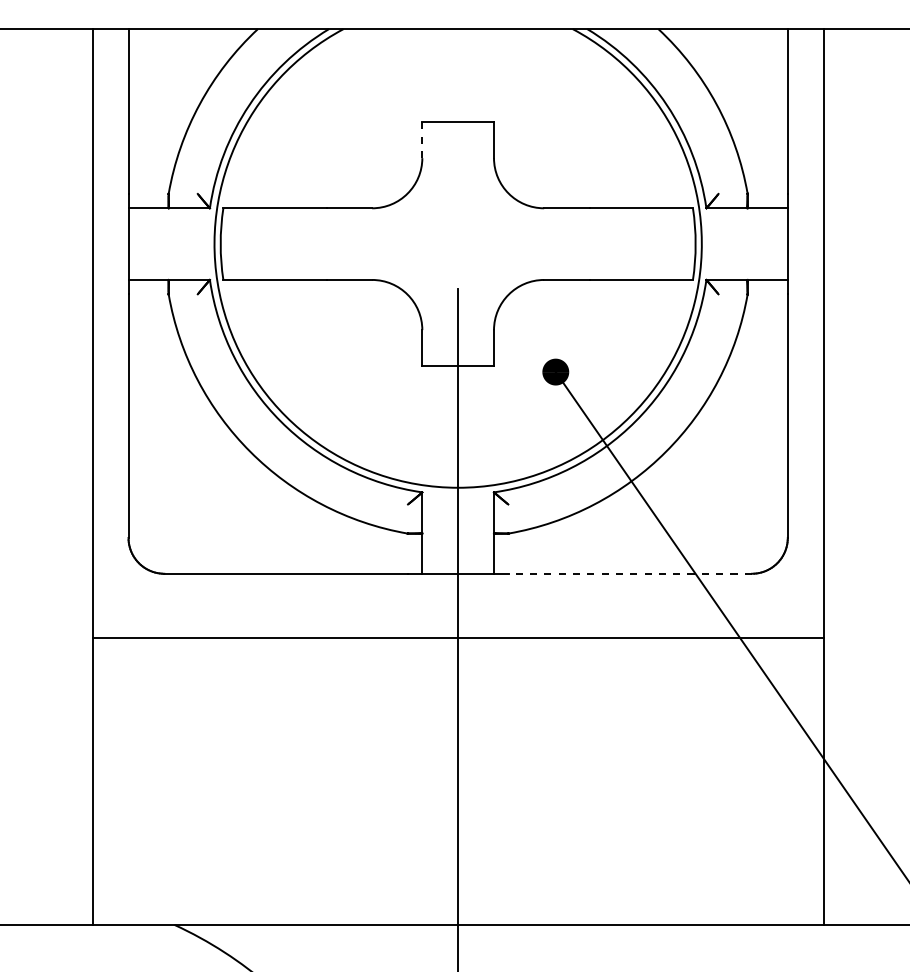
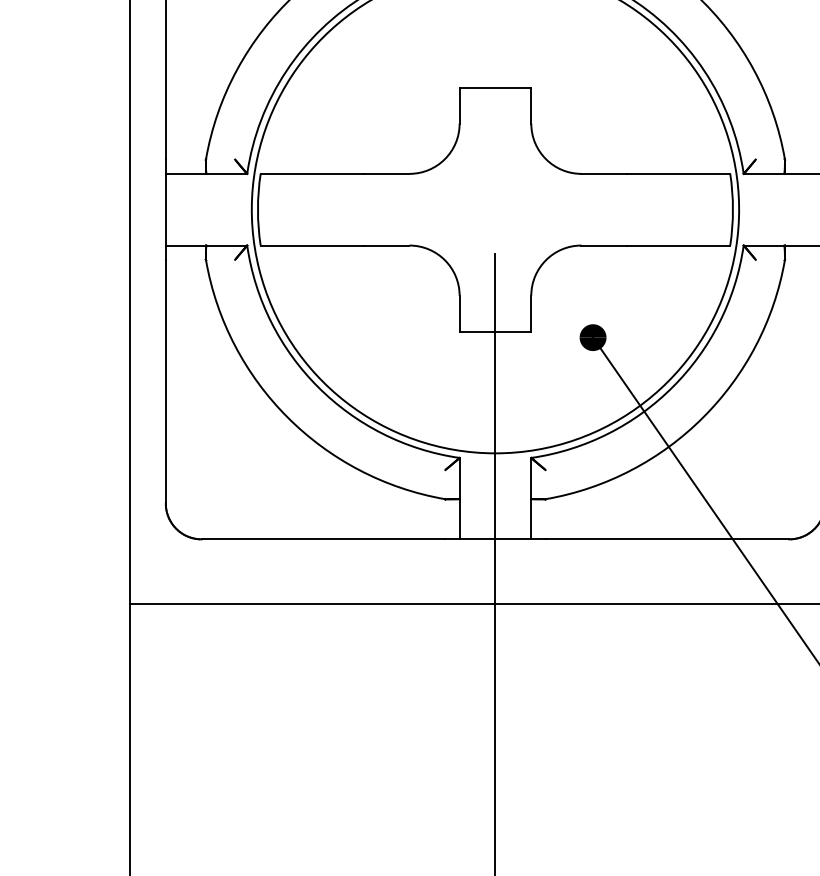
line: (422, 140) -> (459, 106), dashed -> solid
line: (630, 573) -> (667, 539), dashed -> solid

